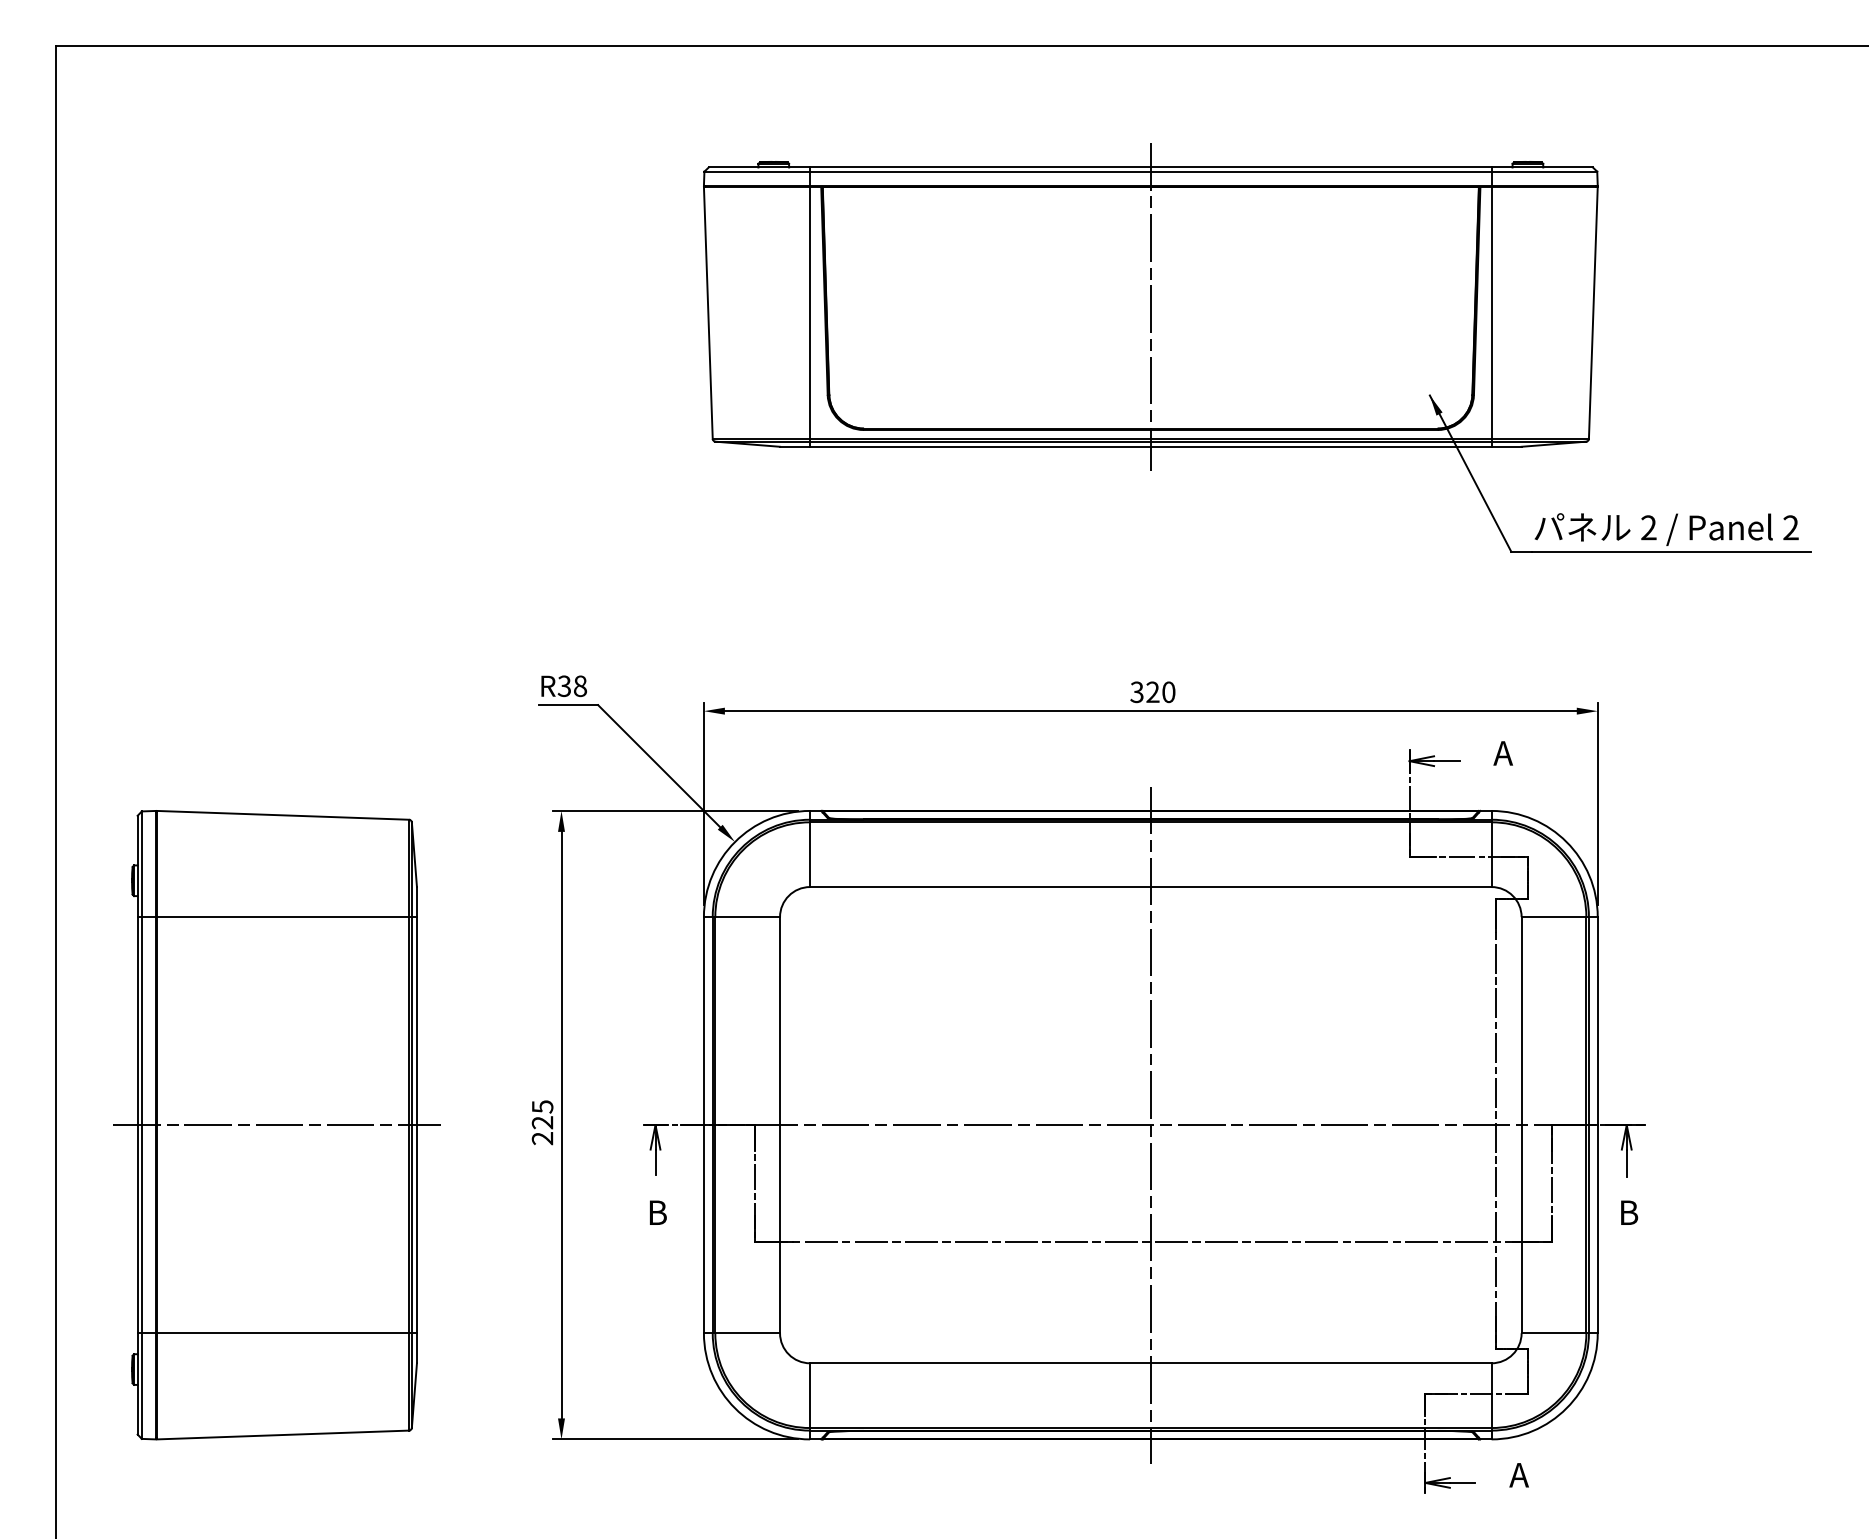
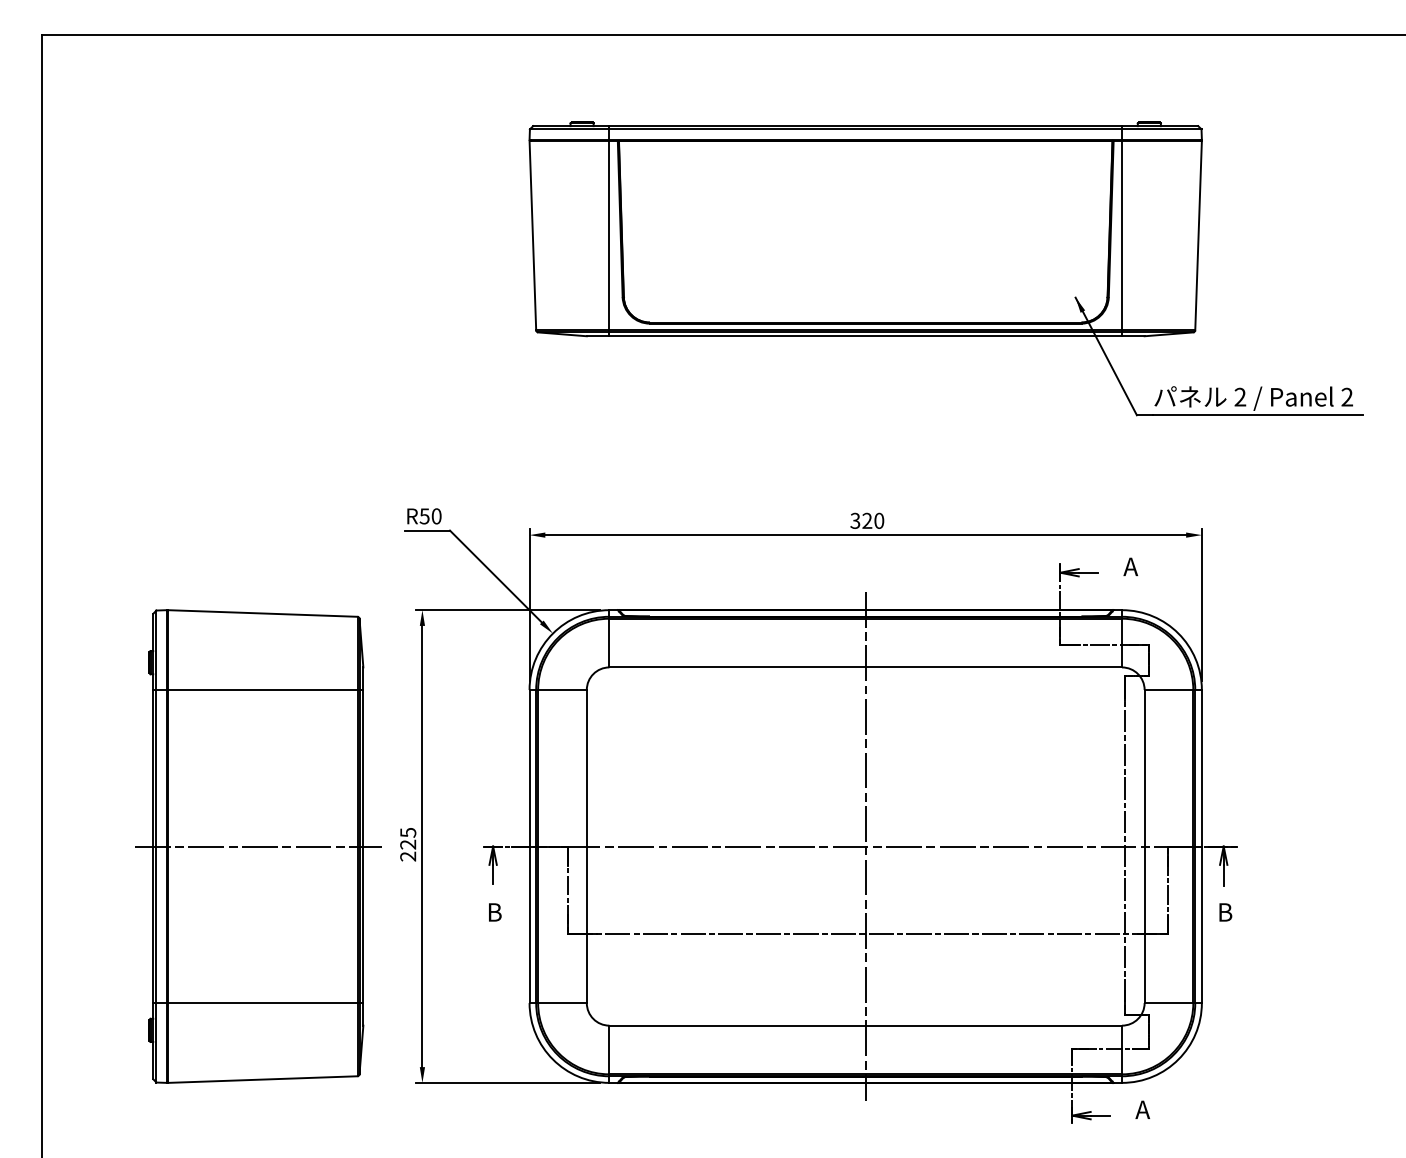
line: (1150, 307) -> (865, 231), removed
text: (572, 685) -> (430, 515), R38 -> R50
part: (276, 1125) -> (257, 846), moved

